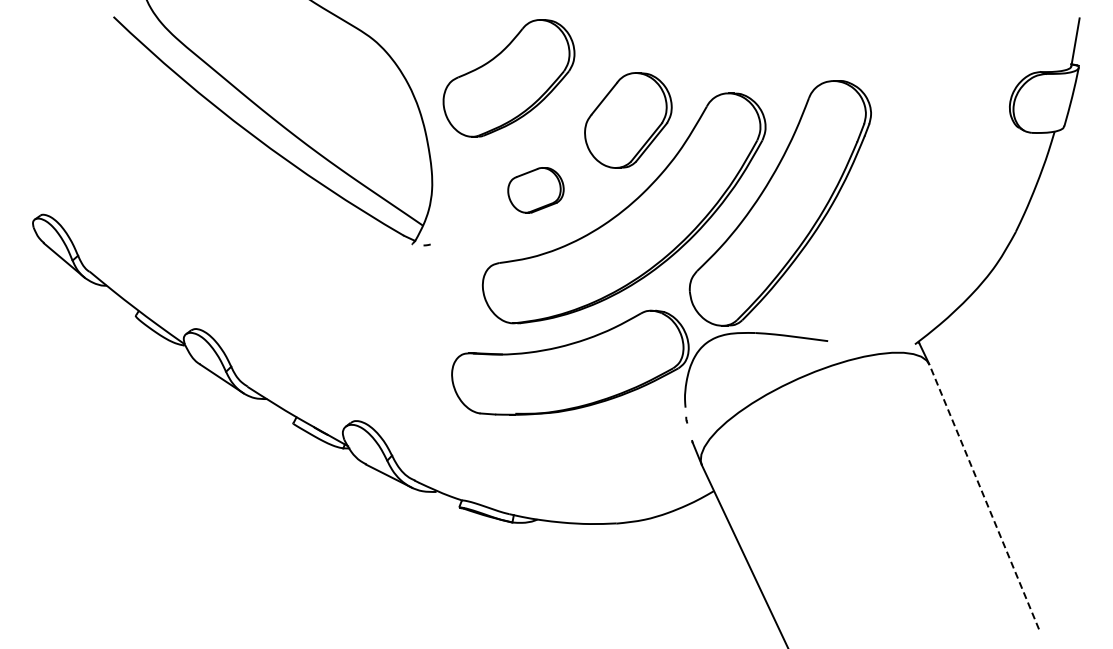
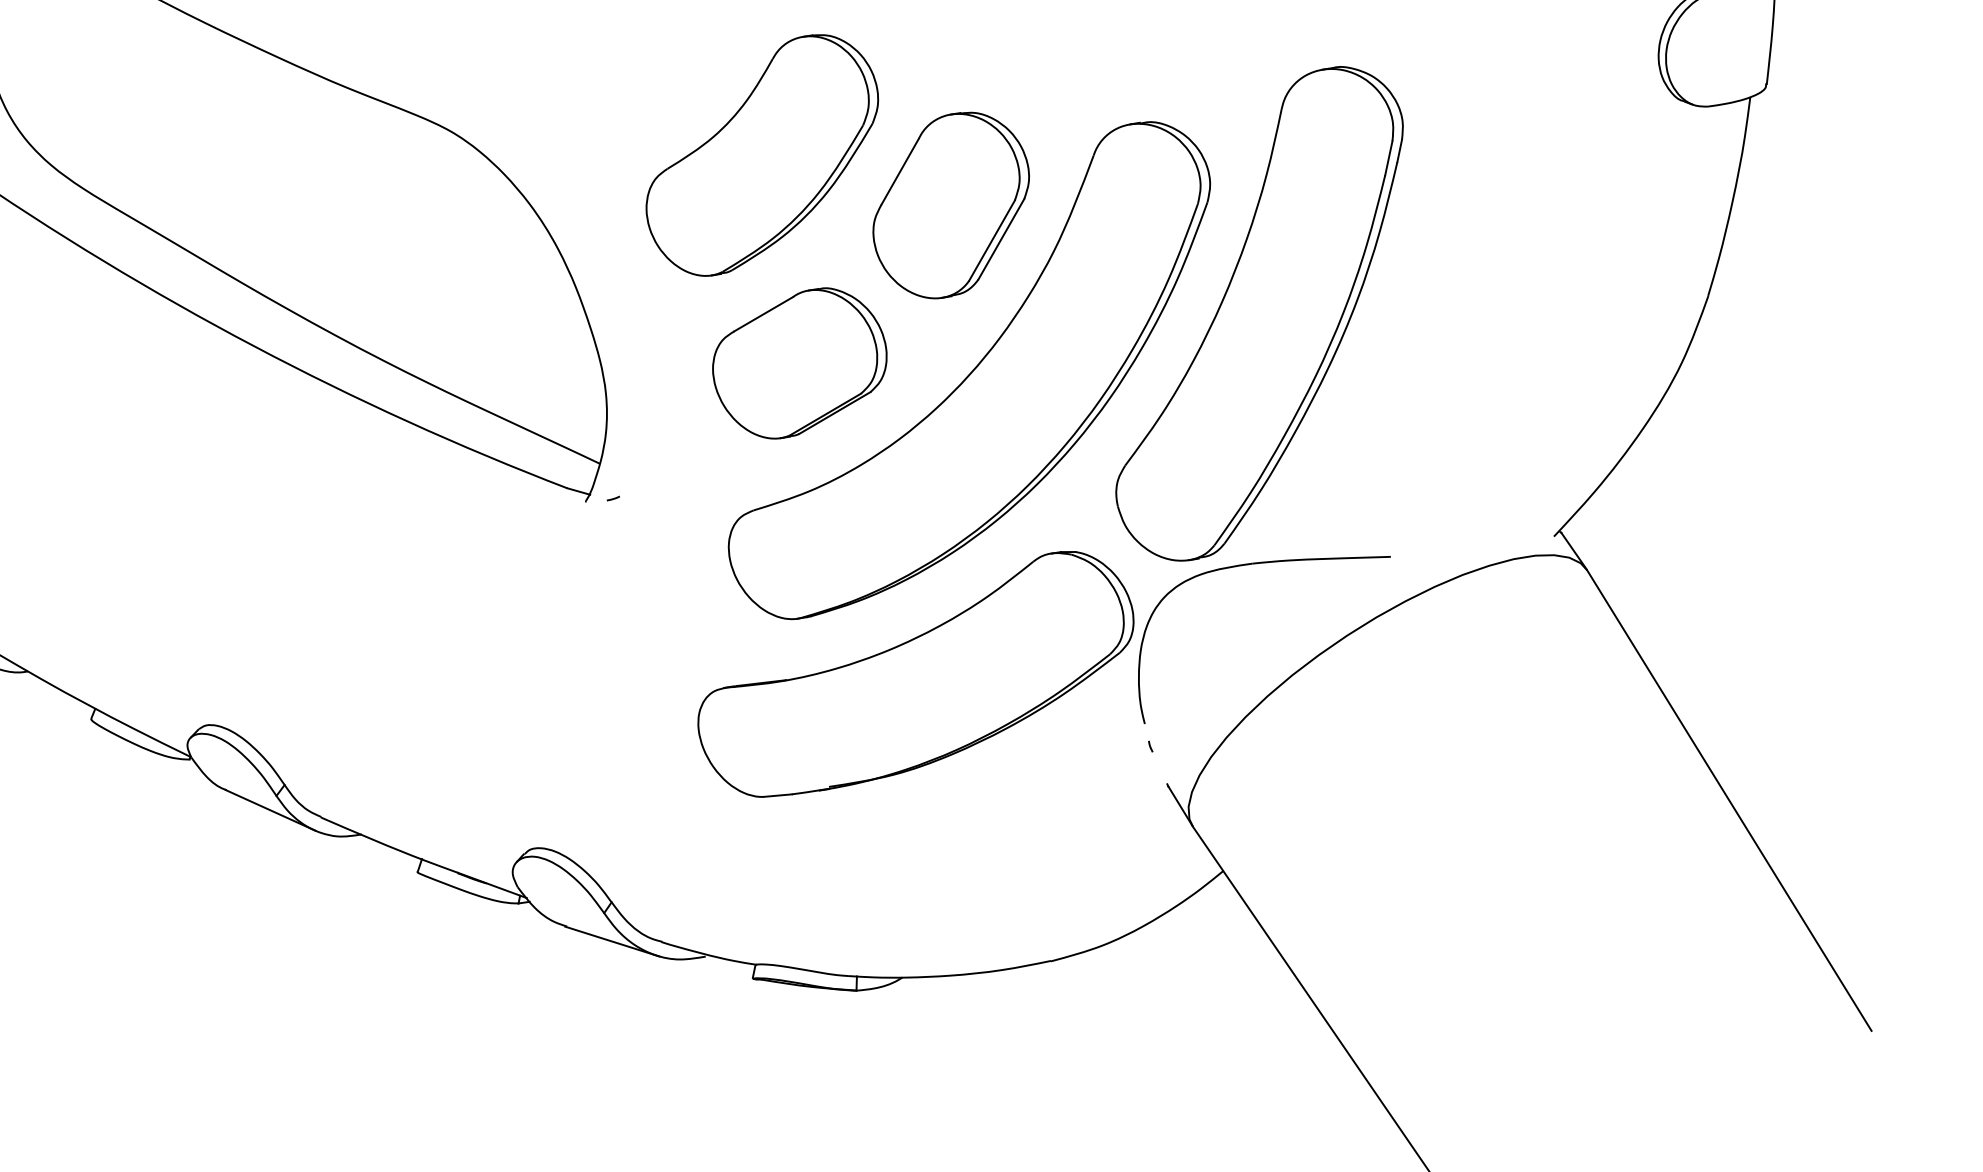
part: (508, 78) -> (761, 155), moved
part: (535, 190) -> (799, 364), size x1.67
line: (984, 496) -> (1729, 799), dashed -> solid

